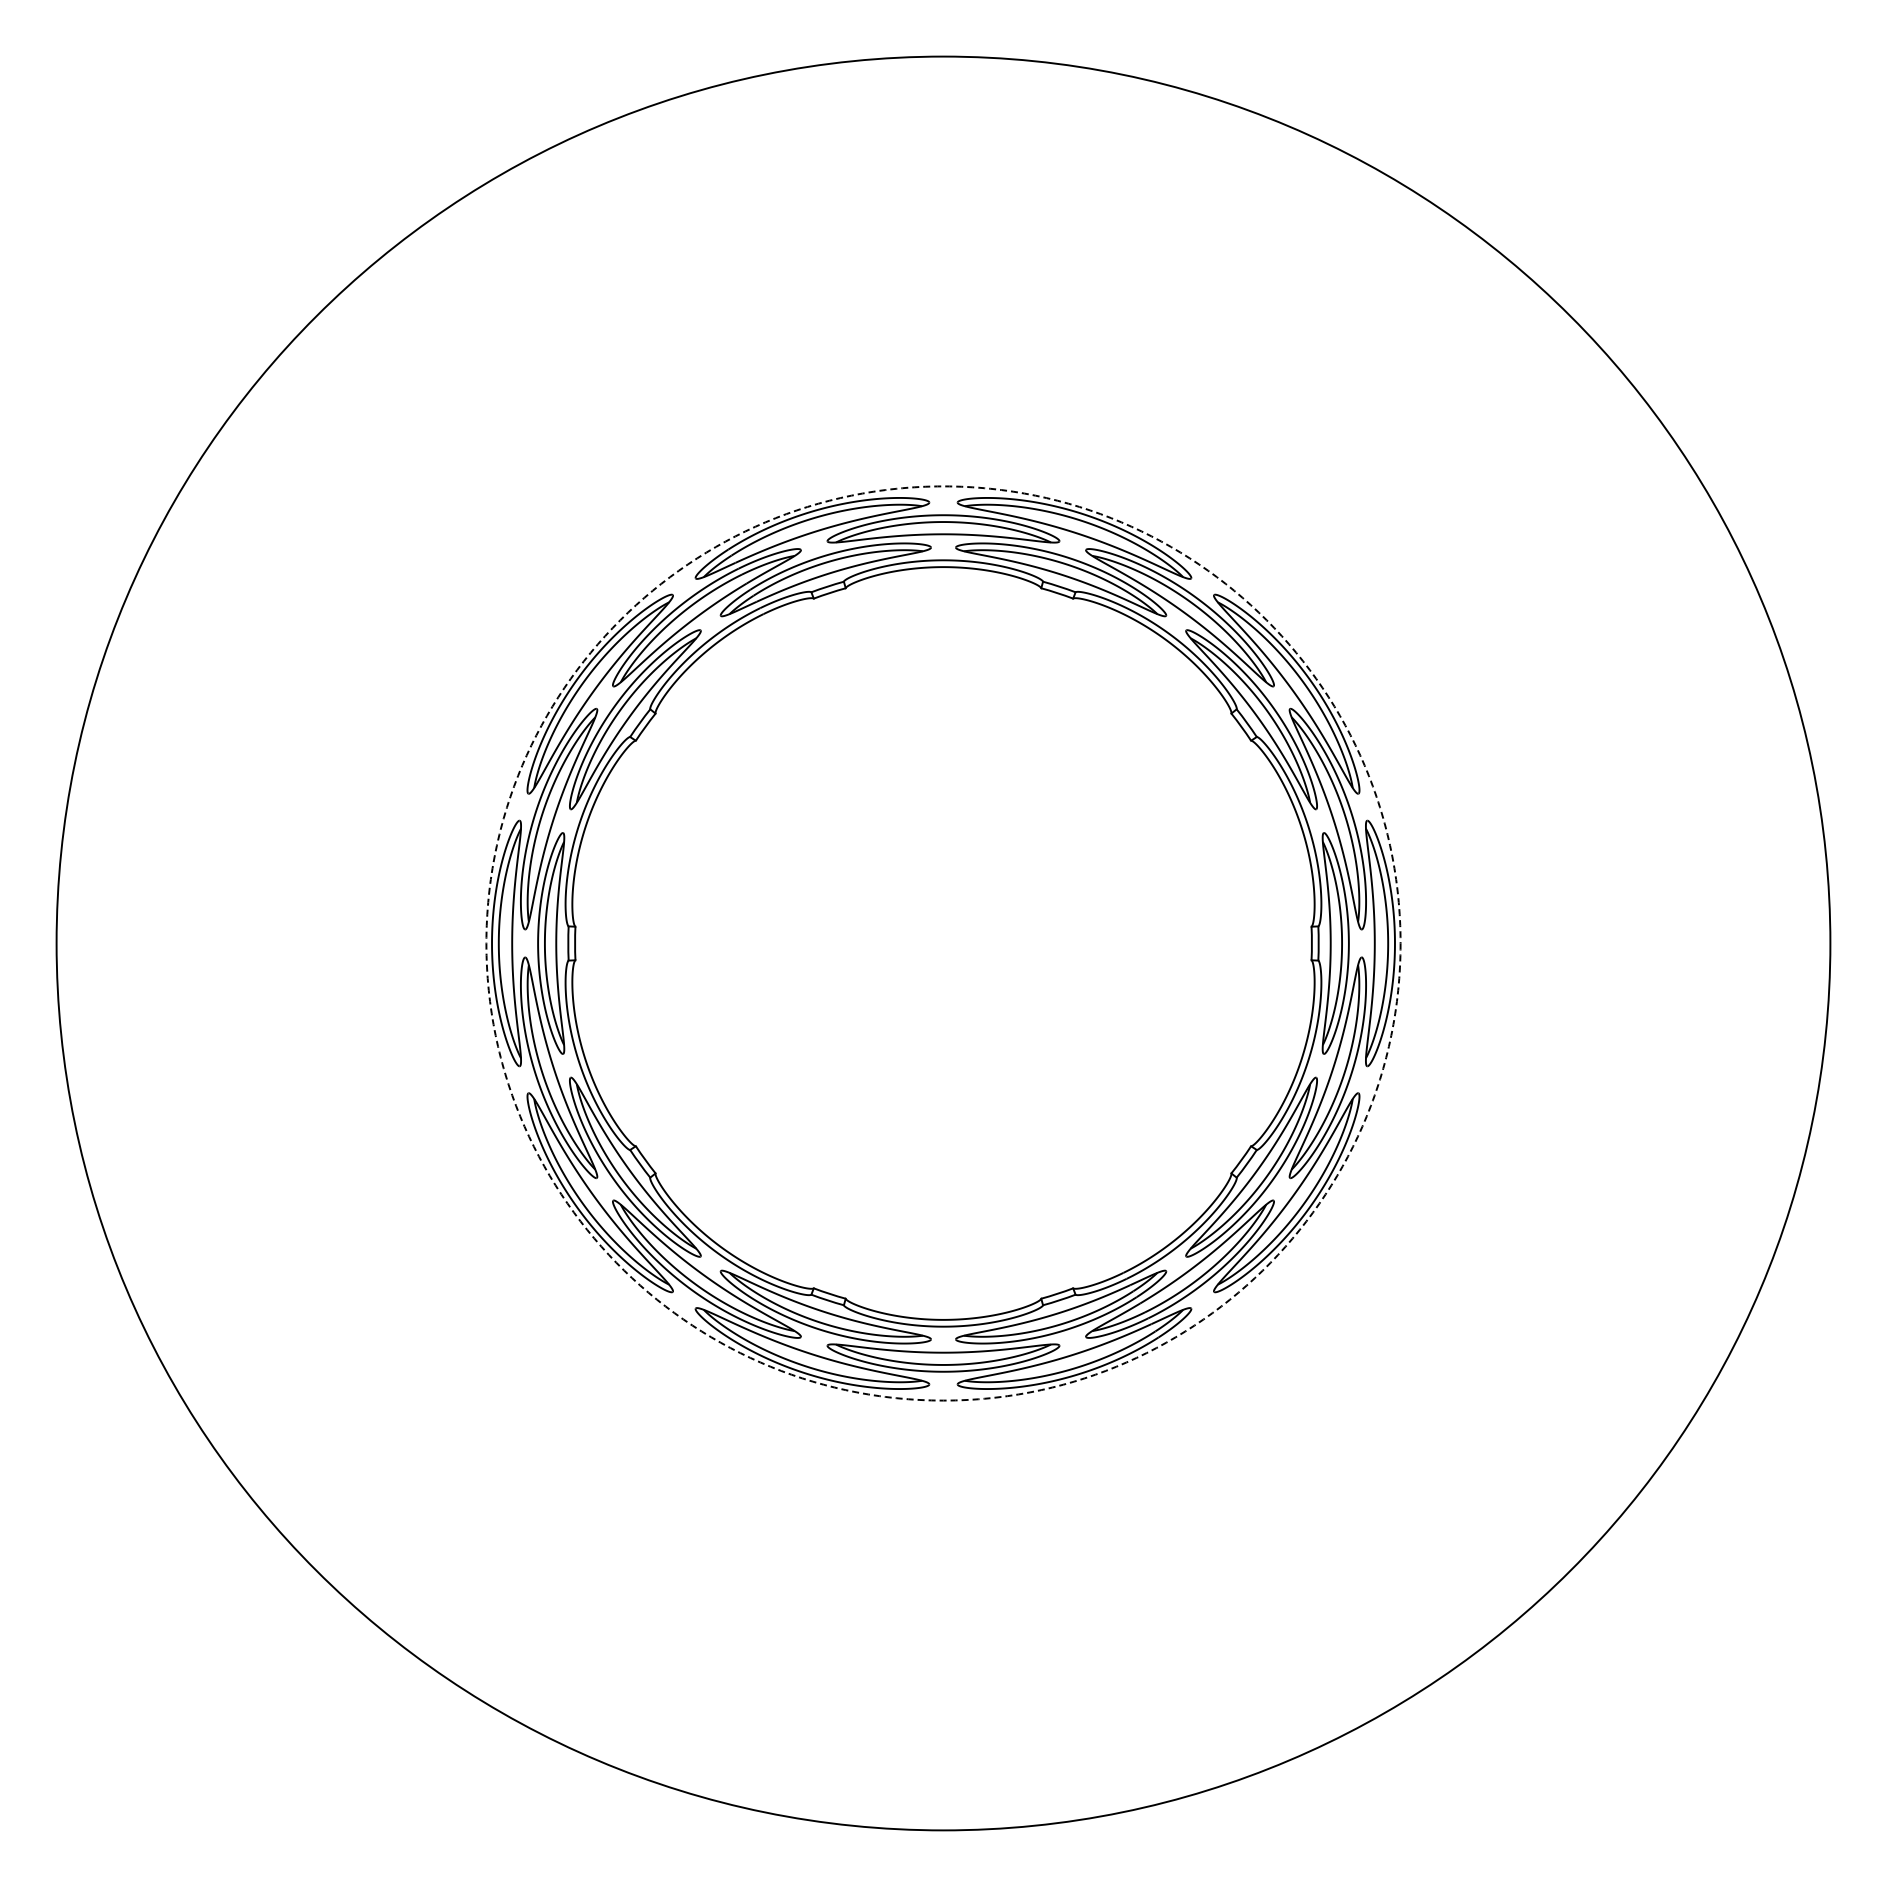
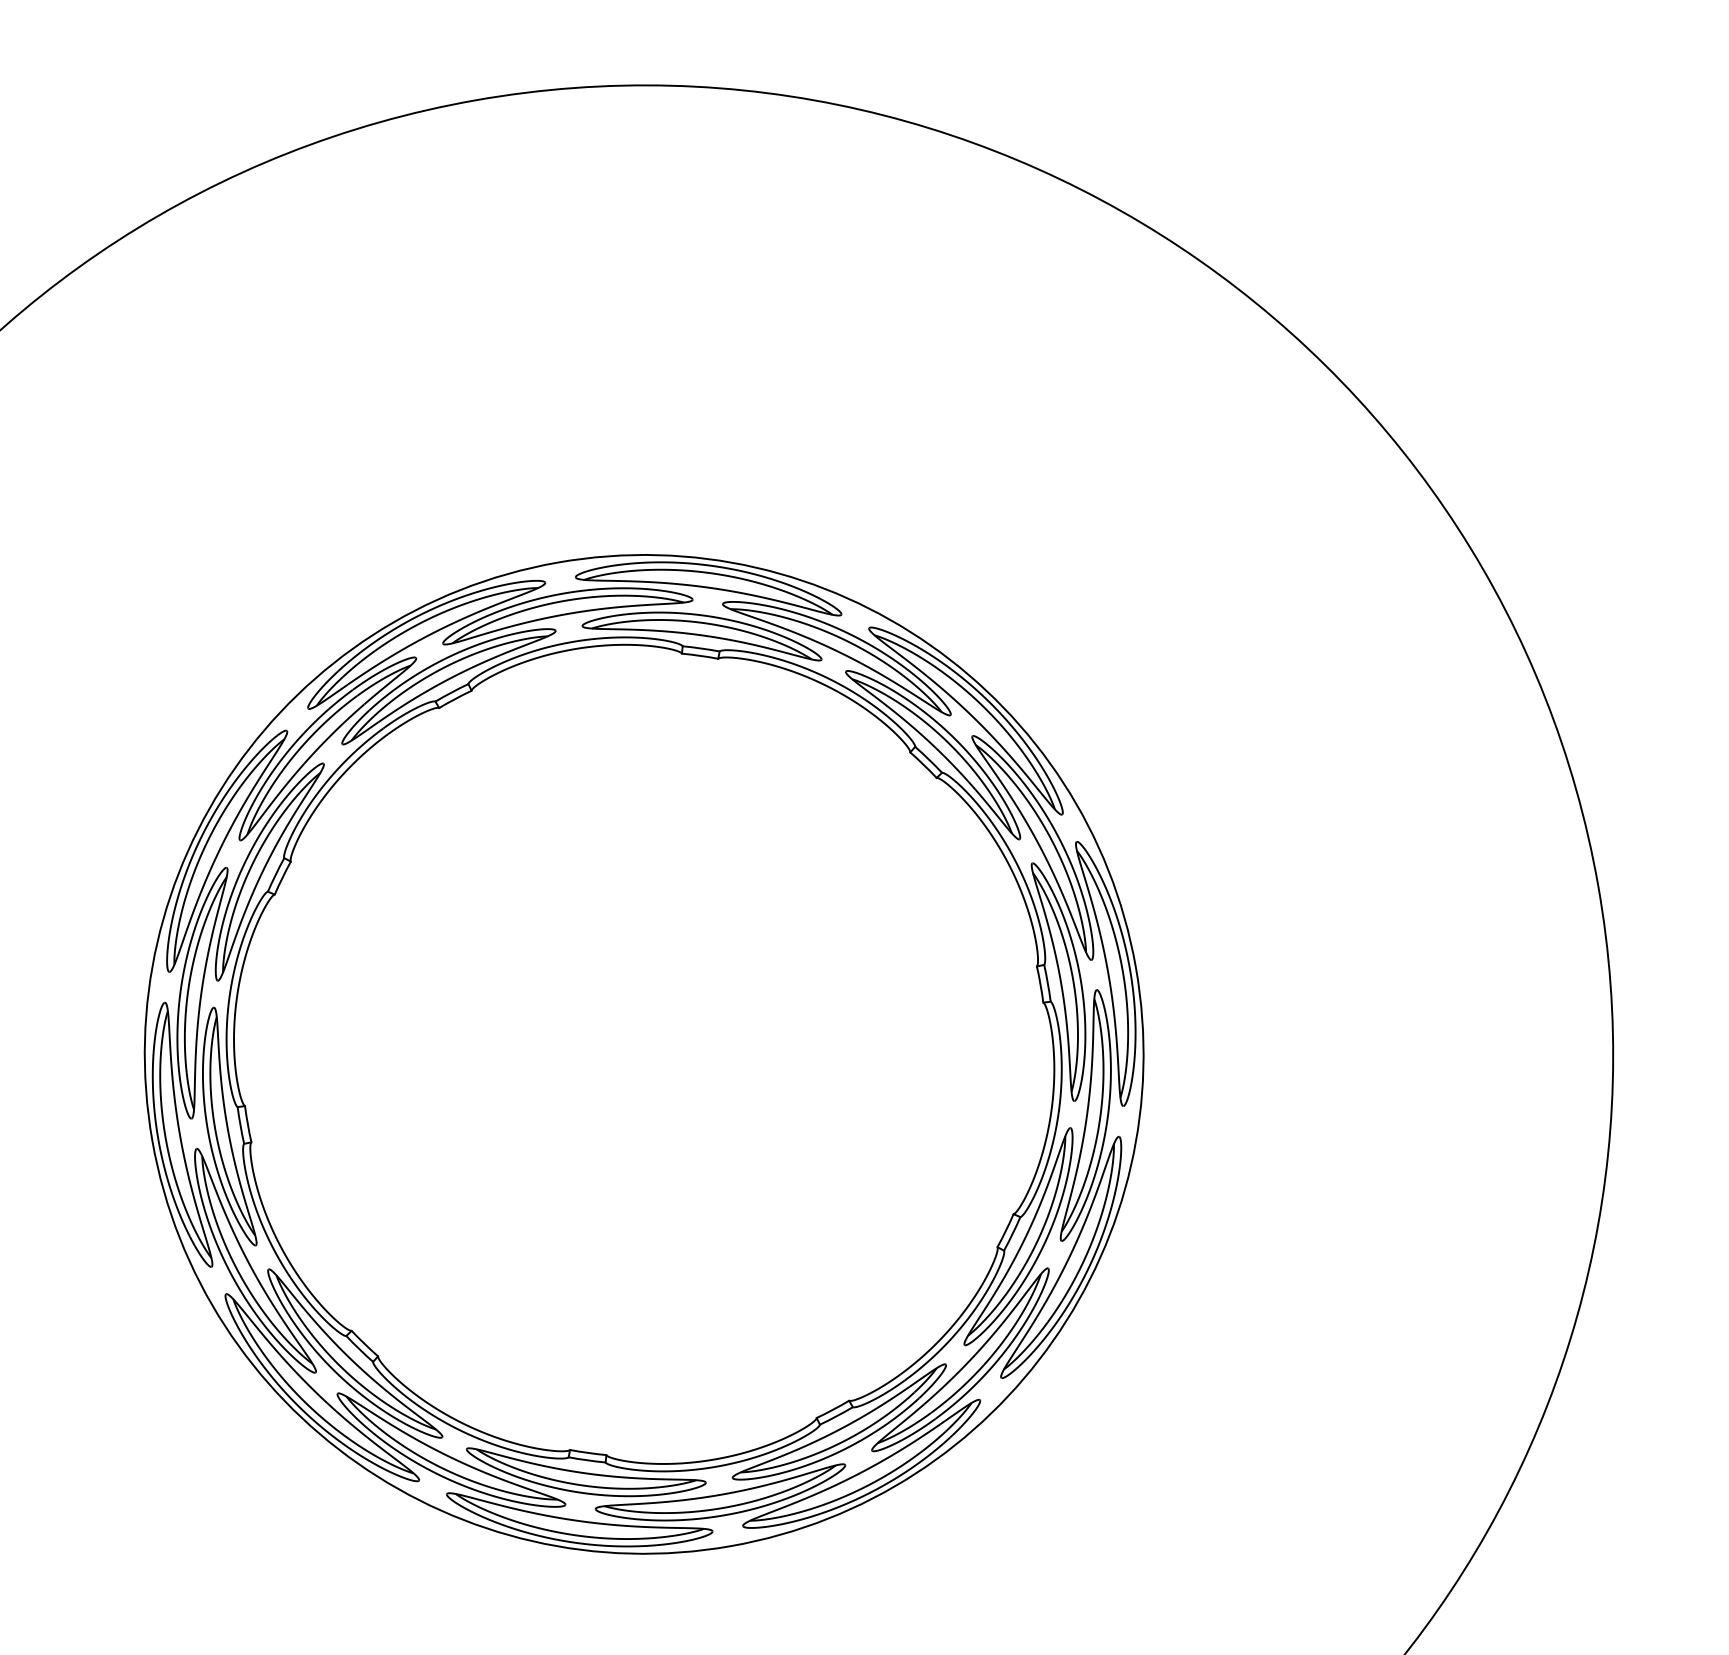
circle: (943, 943) -> (644, 1054), dashed -> solid

